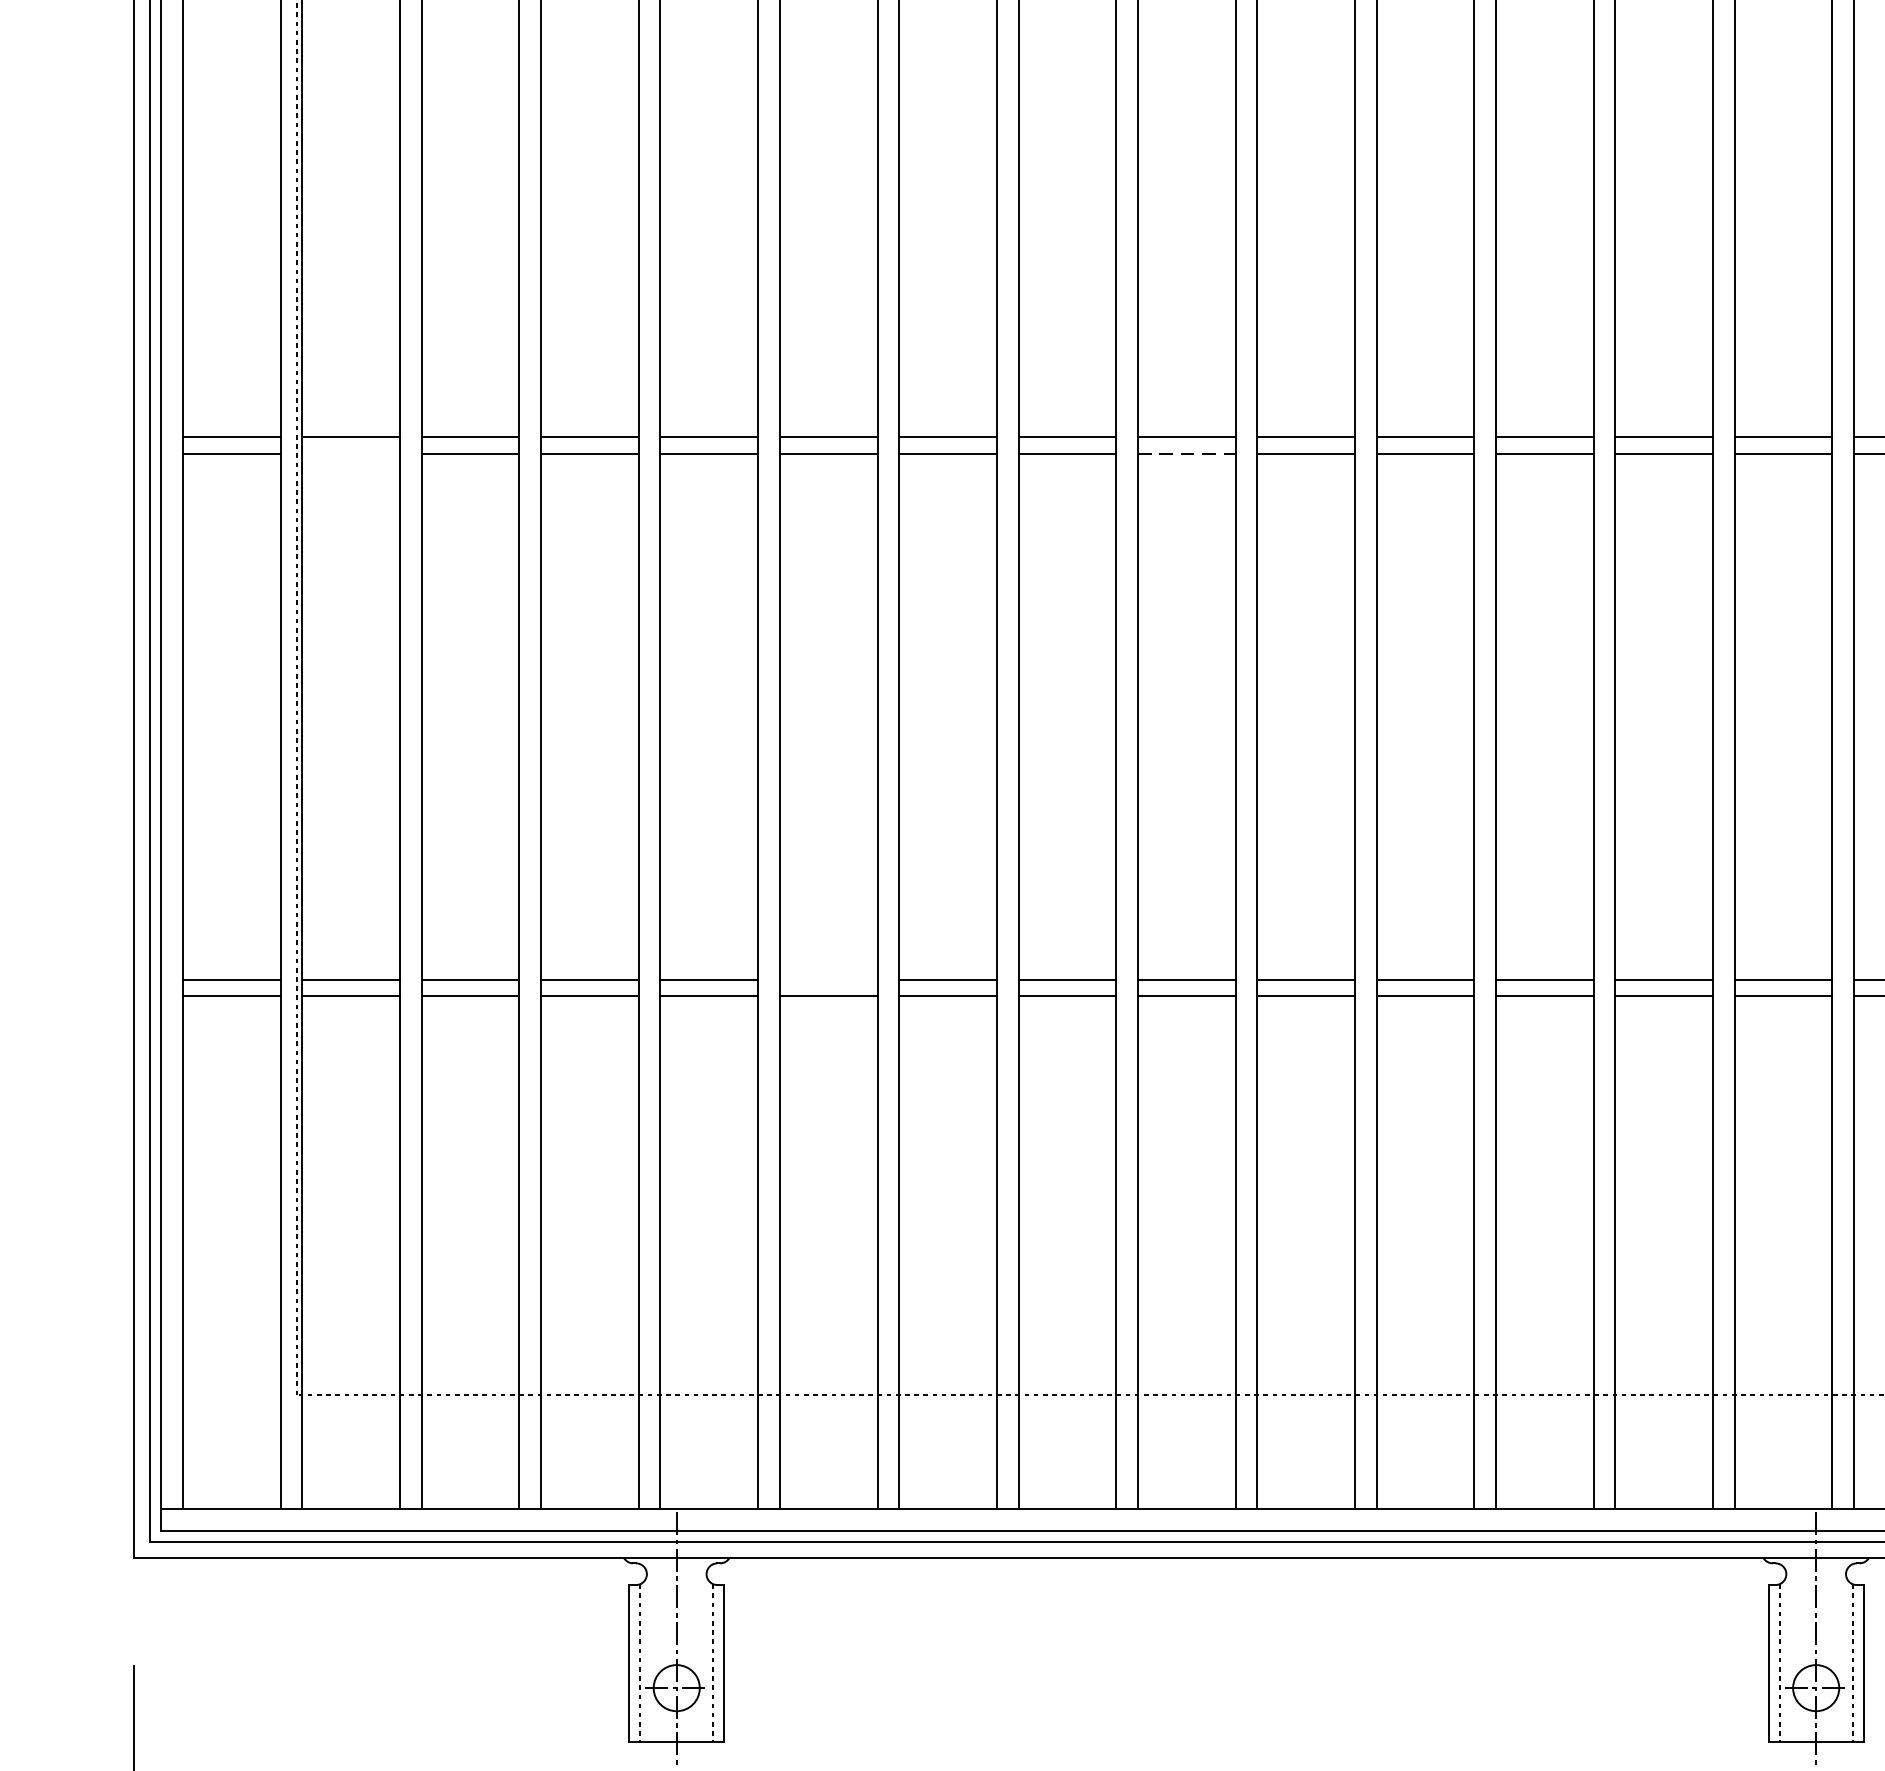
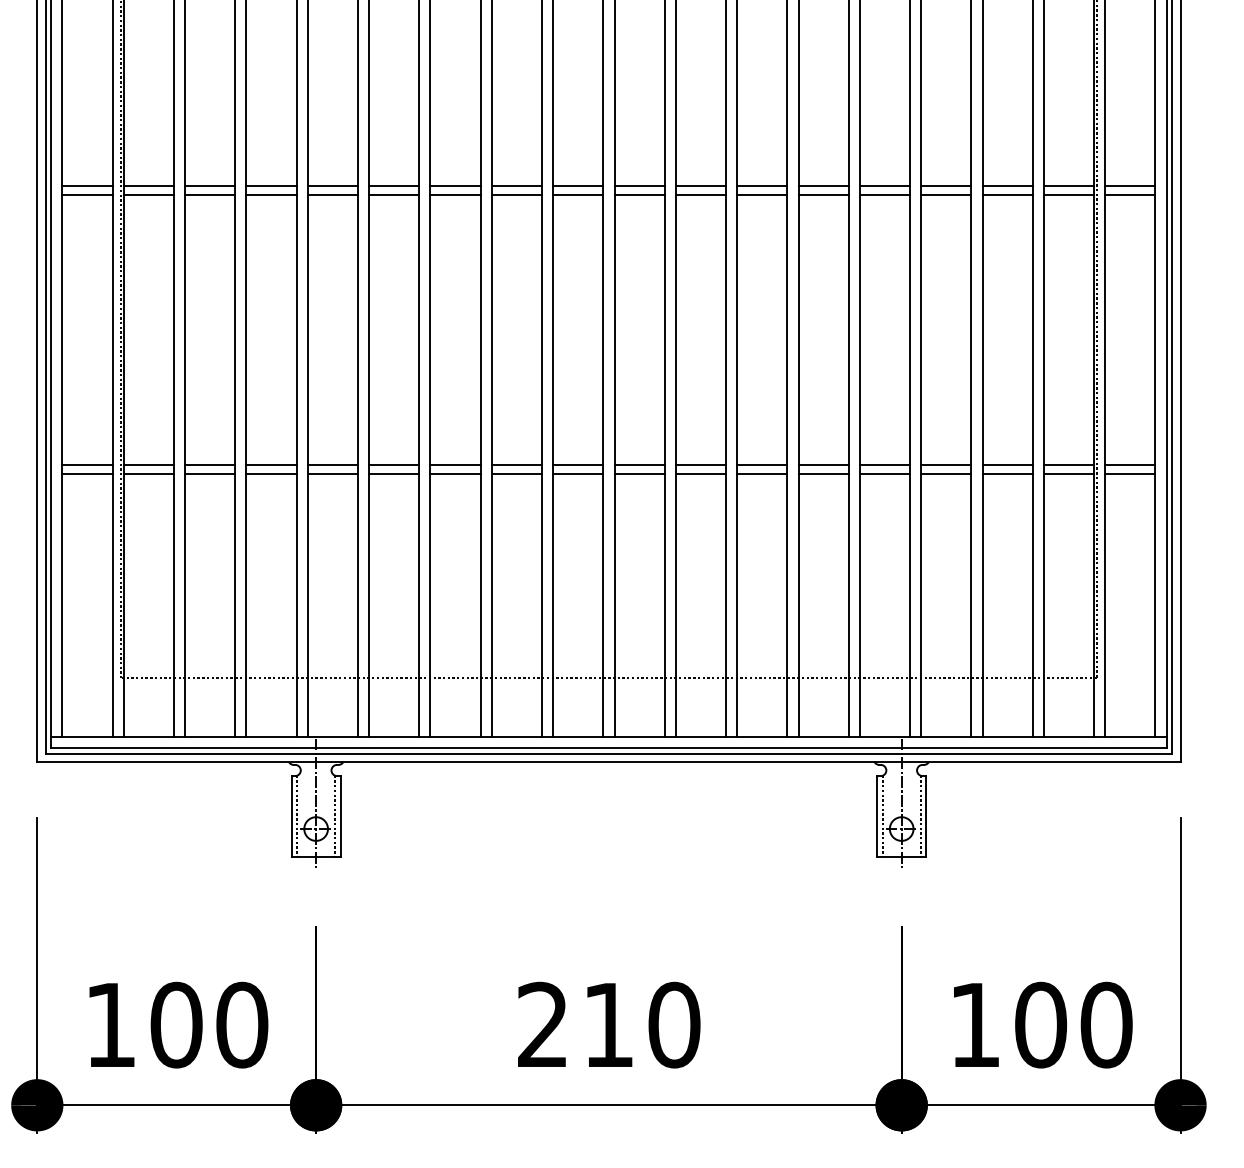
line: (350, 453) -> (148, 194), added
line: (1187, 453) -> (578, 194), dashed -> solid
line: (829, 980) -> (394, 465), added

